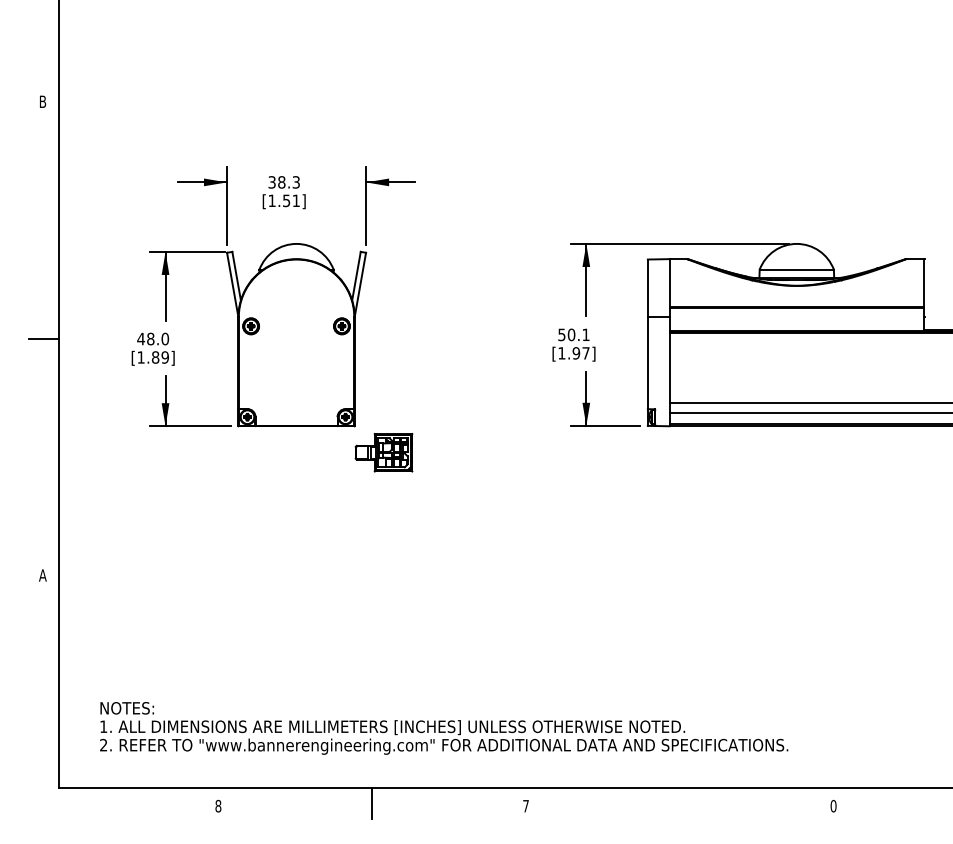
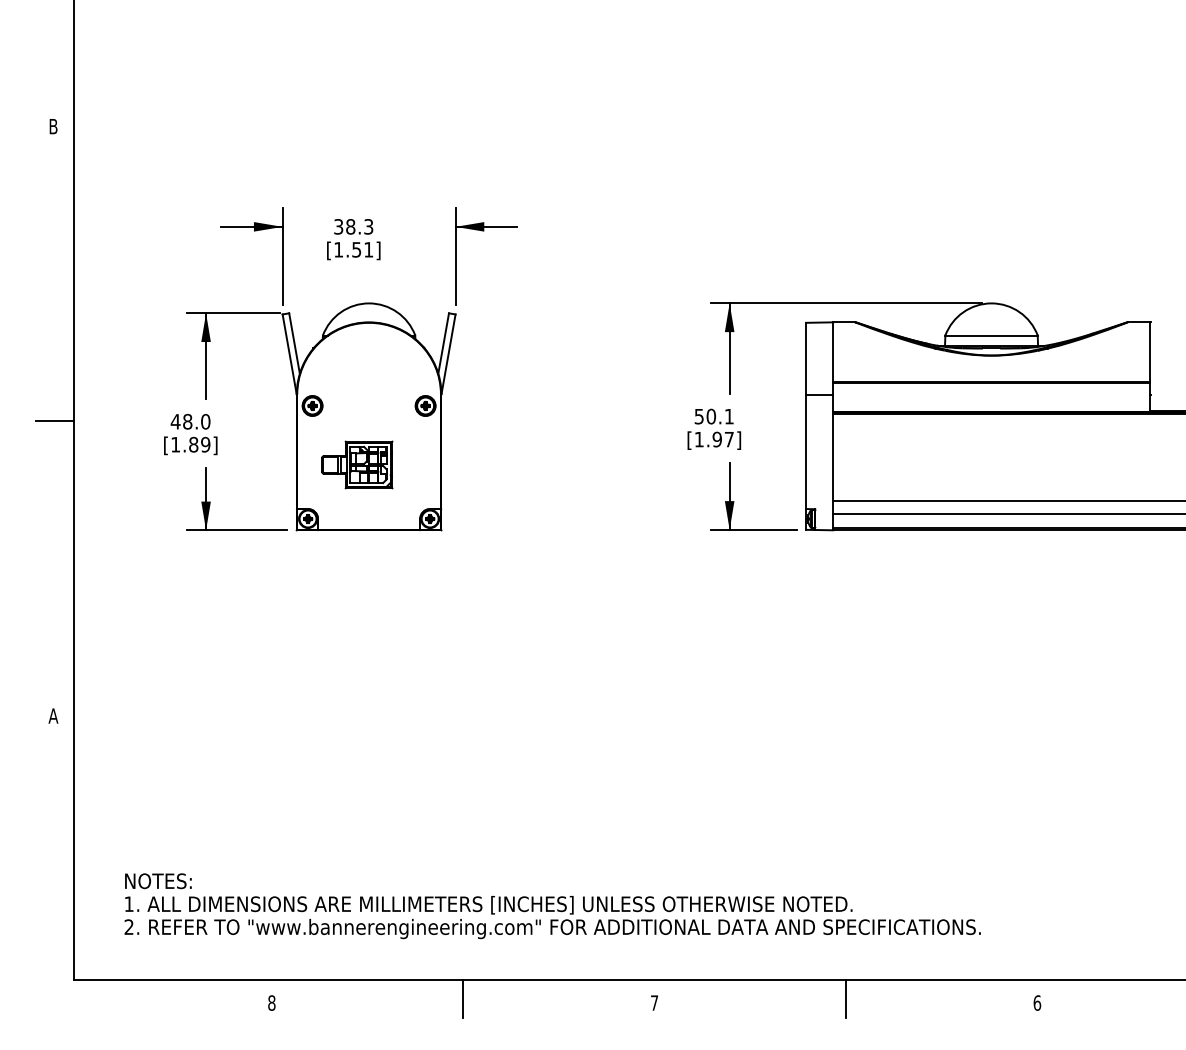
part: (383, 452) -> (356, 464), moved
line: (679, 802) -> (845, 998), added
text: (833, 805) -> (1037, 1002), 0 -> 6

